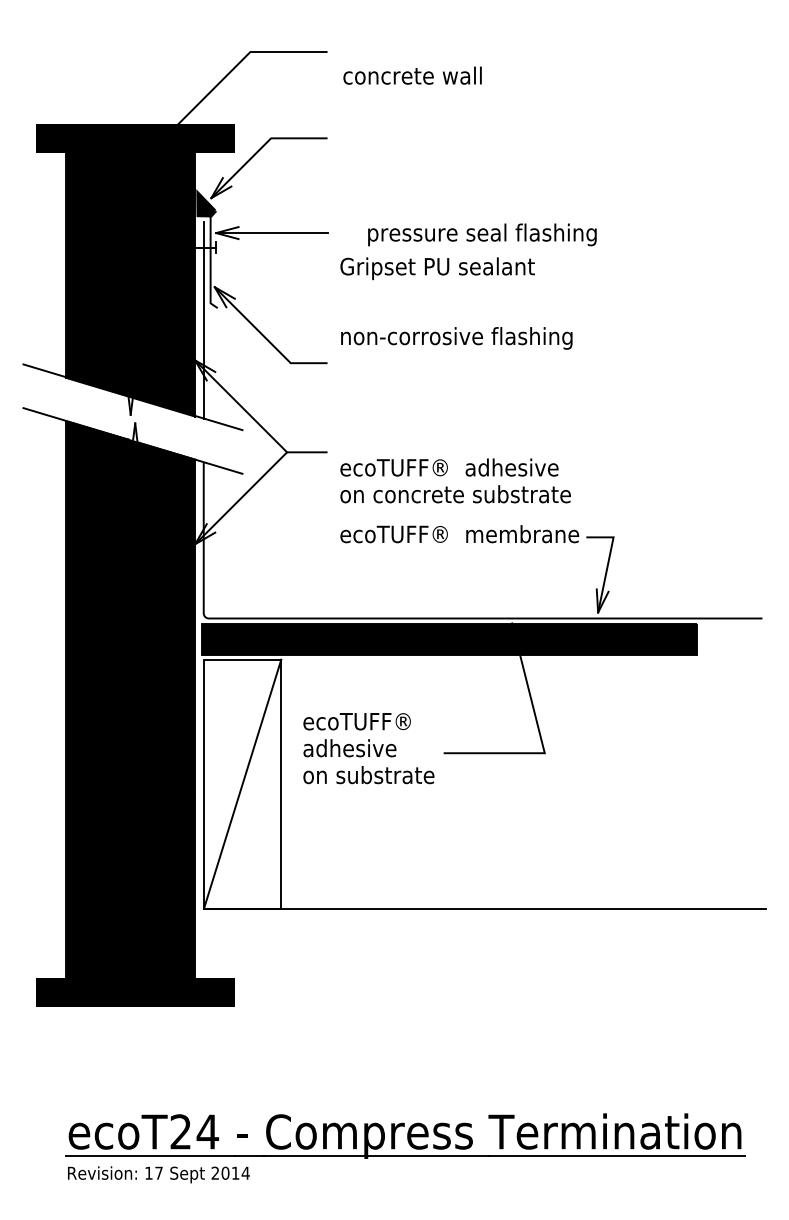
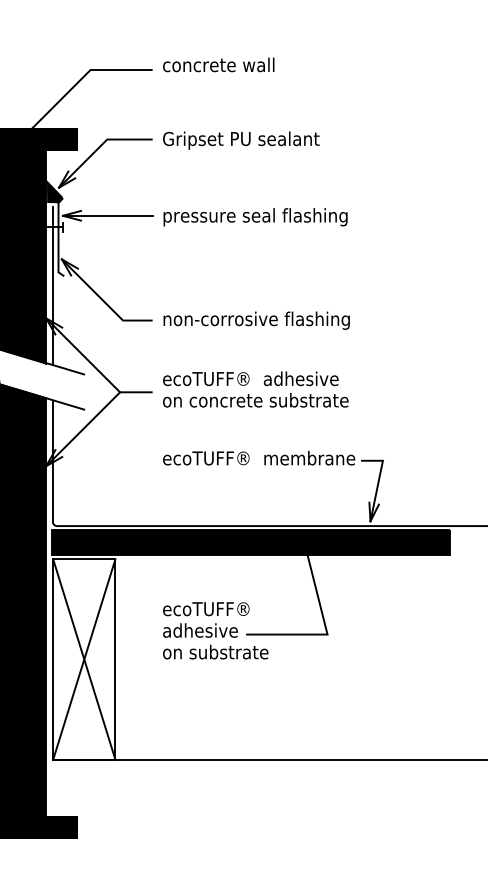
text: (412, 75) -> (218, 64), moved
text: (482, 234) -> (255, 216), moved
text: (437, 268) -> (241, 140), moved
text: (456, 338) -> (256, 320), moved
text: (455, 480) -> (255, 389), moved
text: (368, 748) -> (215, 630), moved
line: (242, 783) -> (84, 658), added

